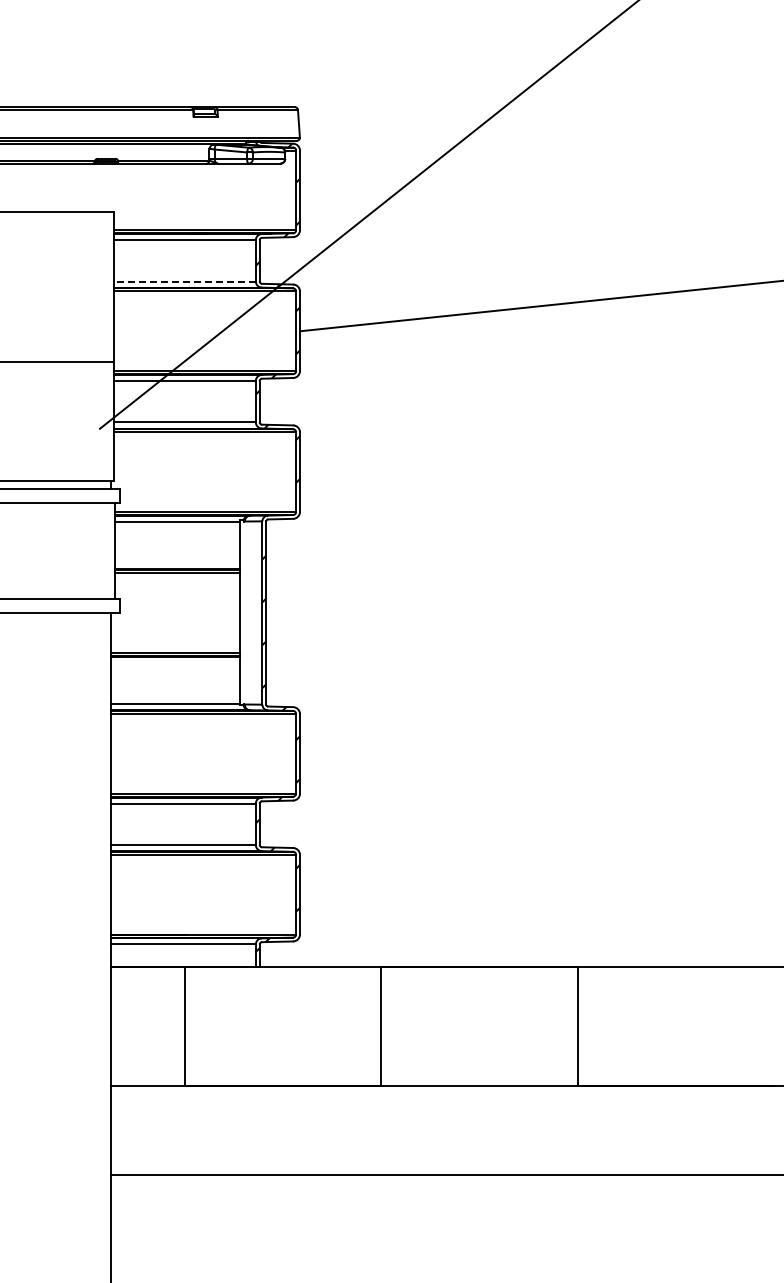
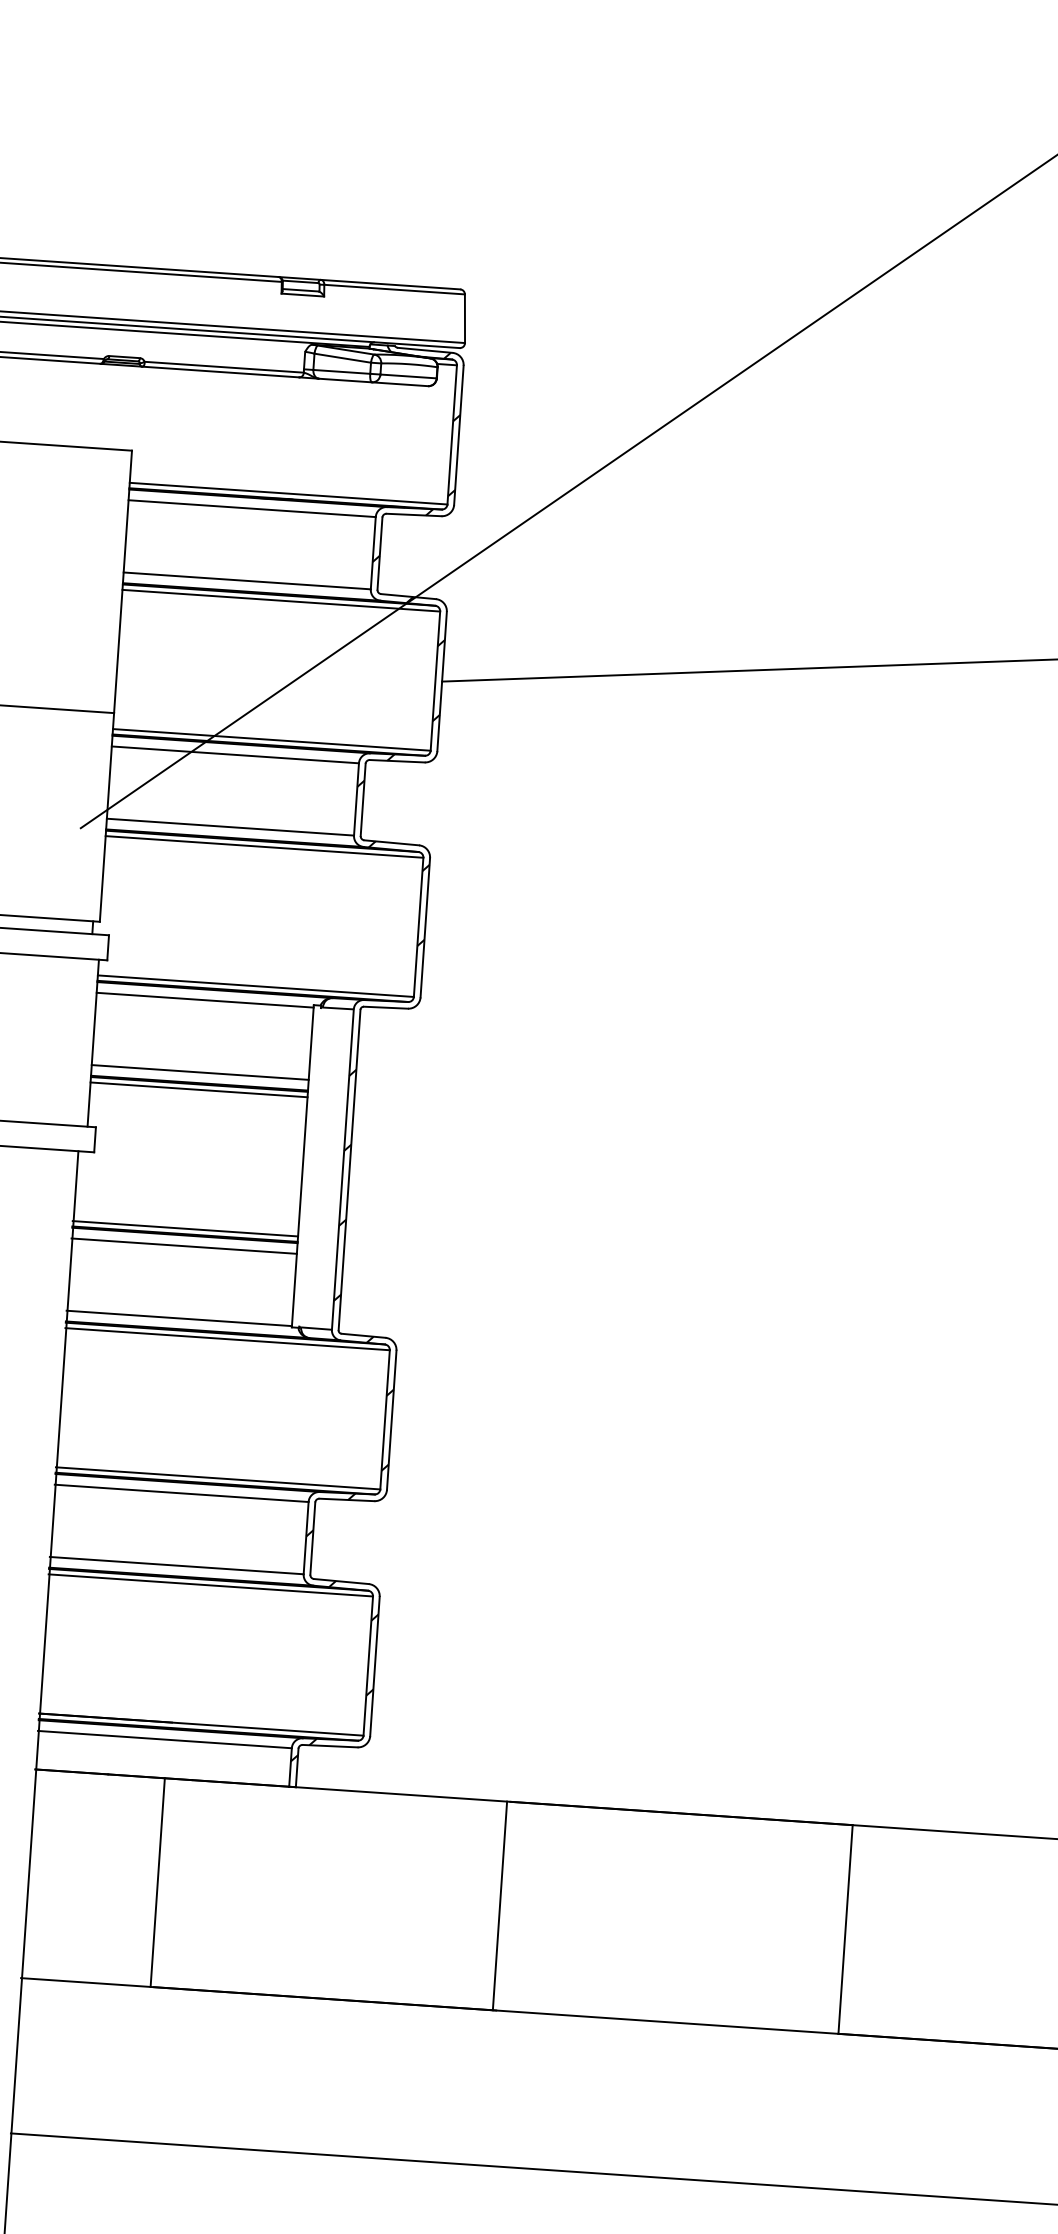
line: (185, 281) -> (247, 580), dashed -> solid
line: (177, 563) -> (200, 1072), added
line: (174, 662) -> (183, 1245), added

